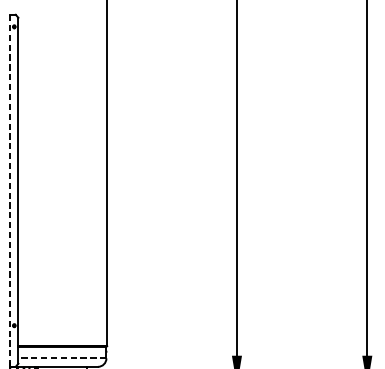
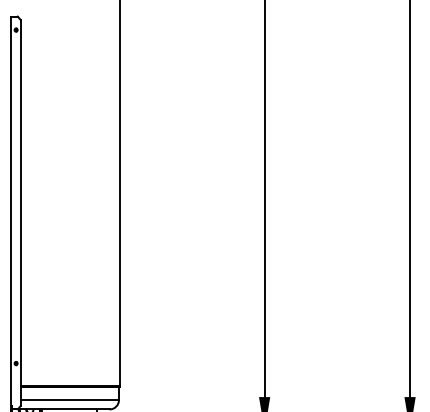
line: (10, 189) -> (11, 211), dashed -> solid
line: (62, 358) -> (69, 400), dashed -> solid

